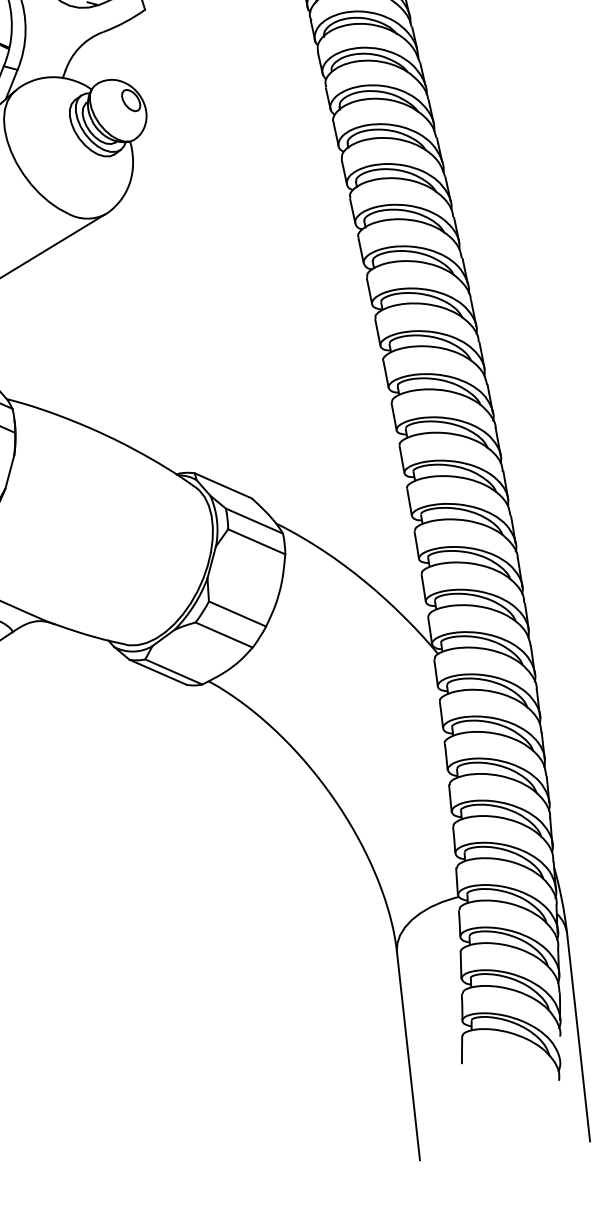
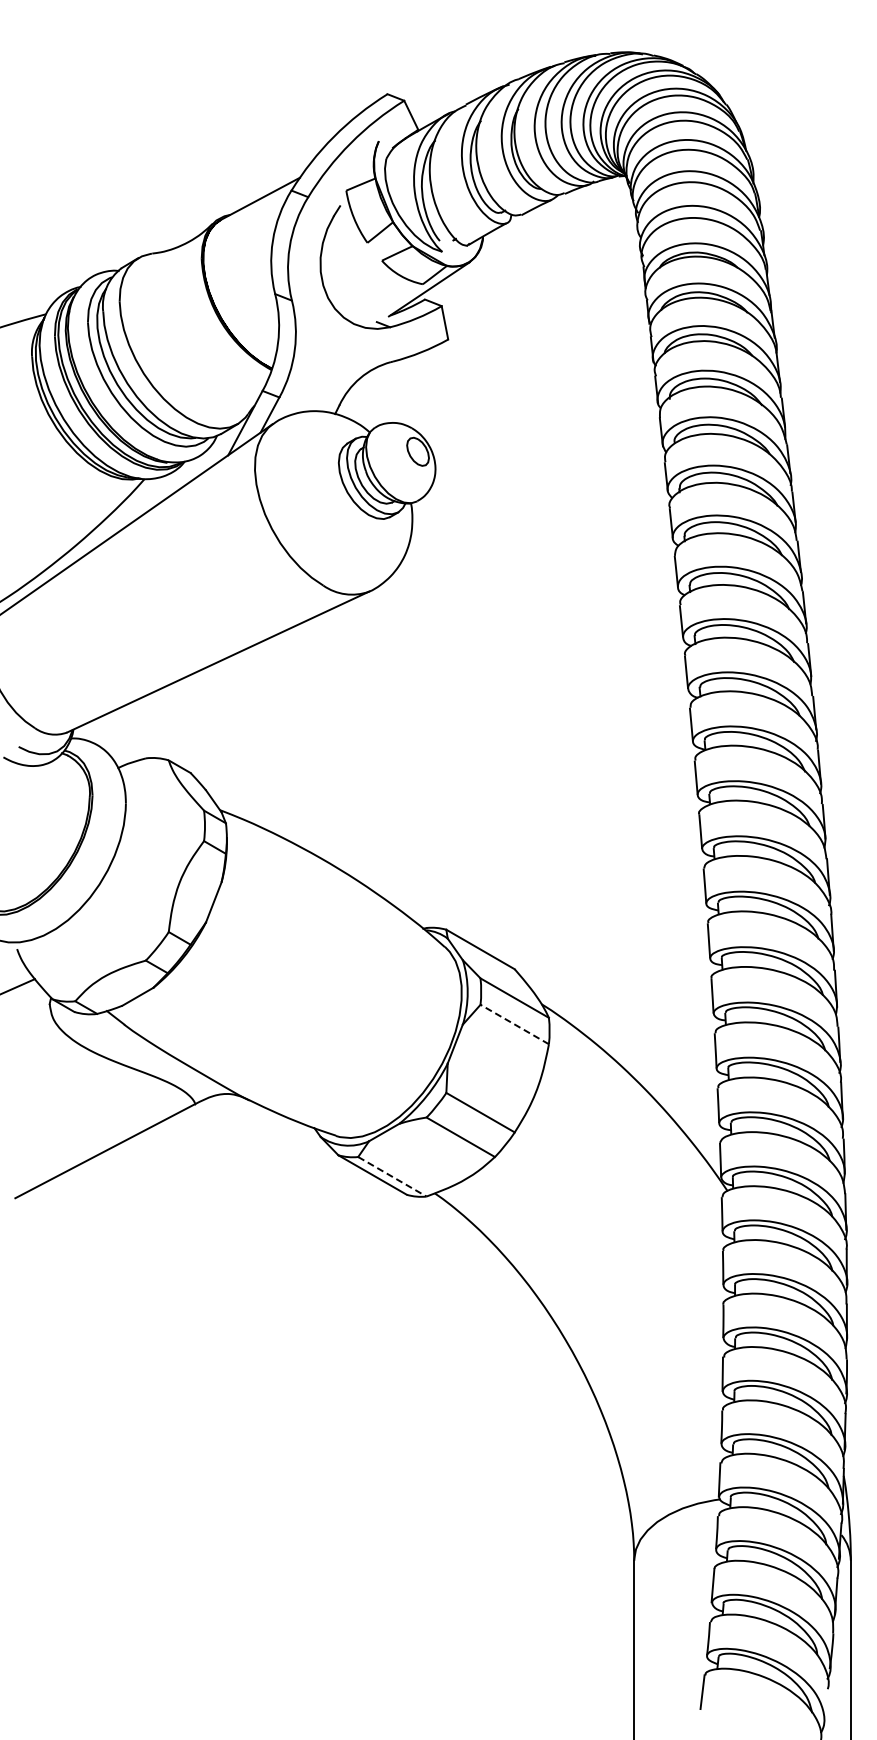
line: (256, 541) -> (514, 1024), solid -> dashed
line: (174, 672) -> (392, 1177), solid -> dashed

